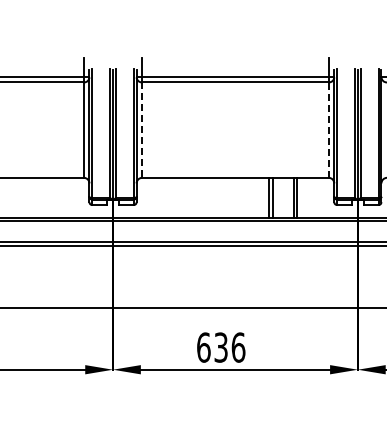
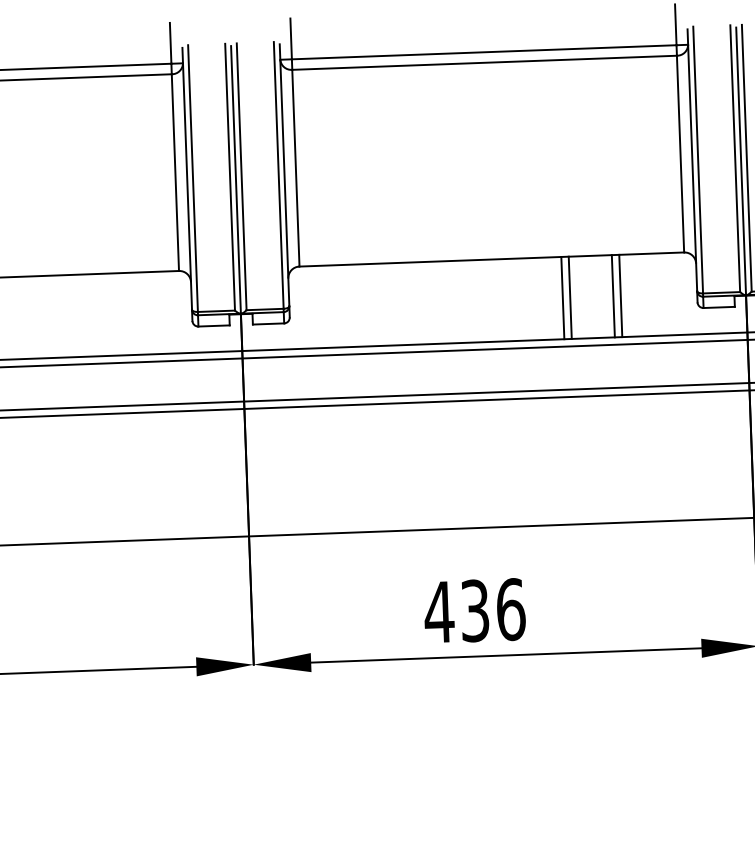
line: (142, 130) -> (296, 168), dashed -> solid
line: (328, 130) -> (680, 154), dashed -> solid
text: (203, 347) -> (438, 612), 636 -> 436

